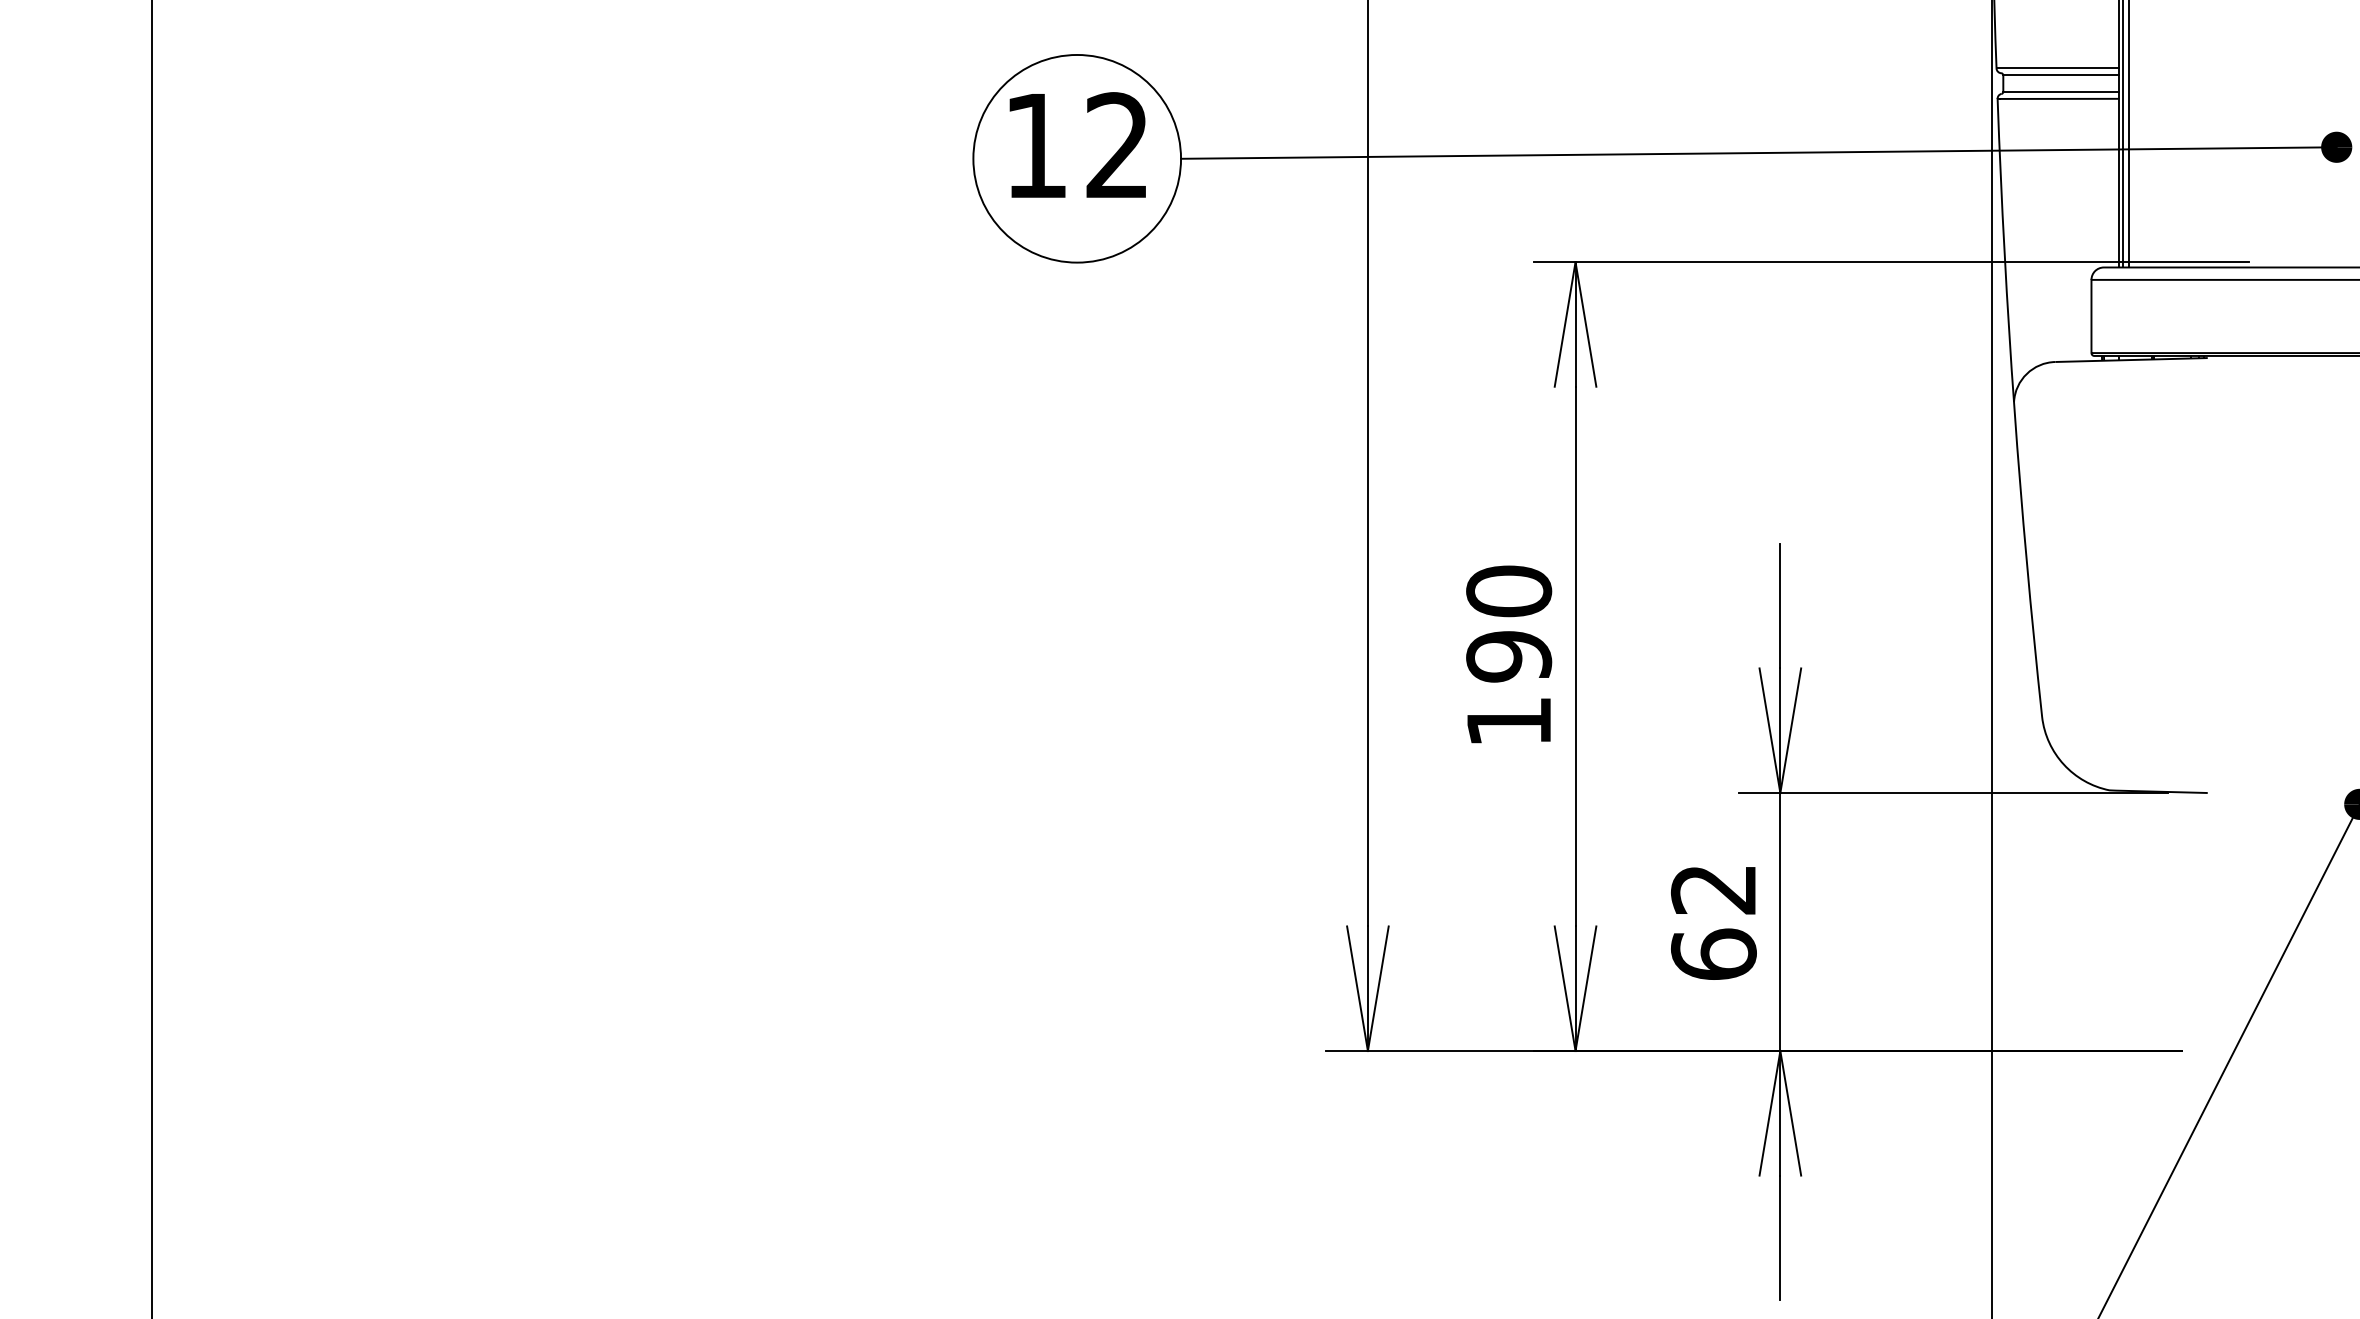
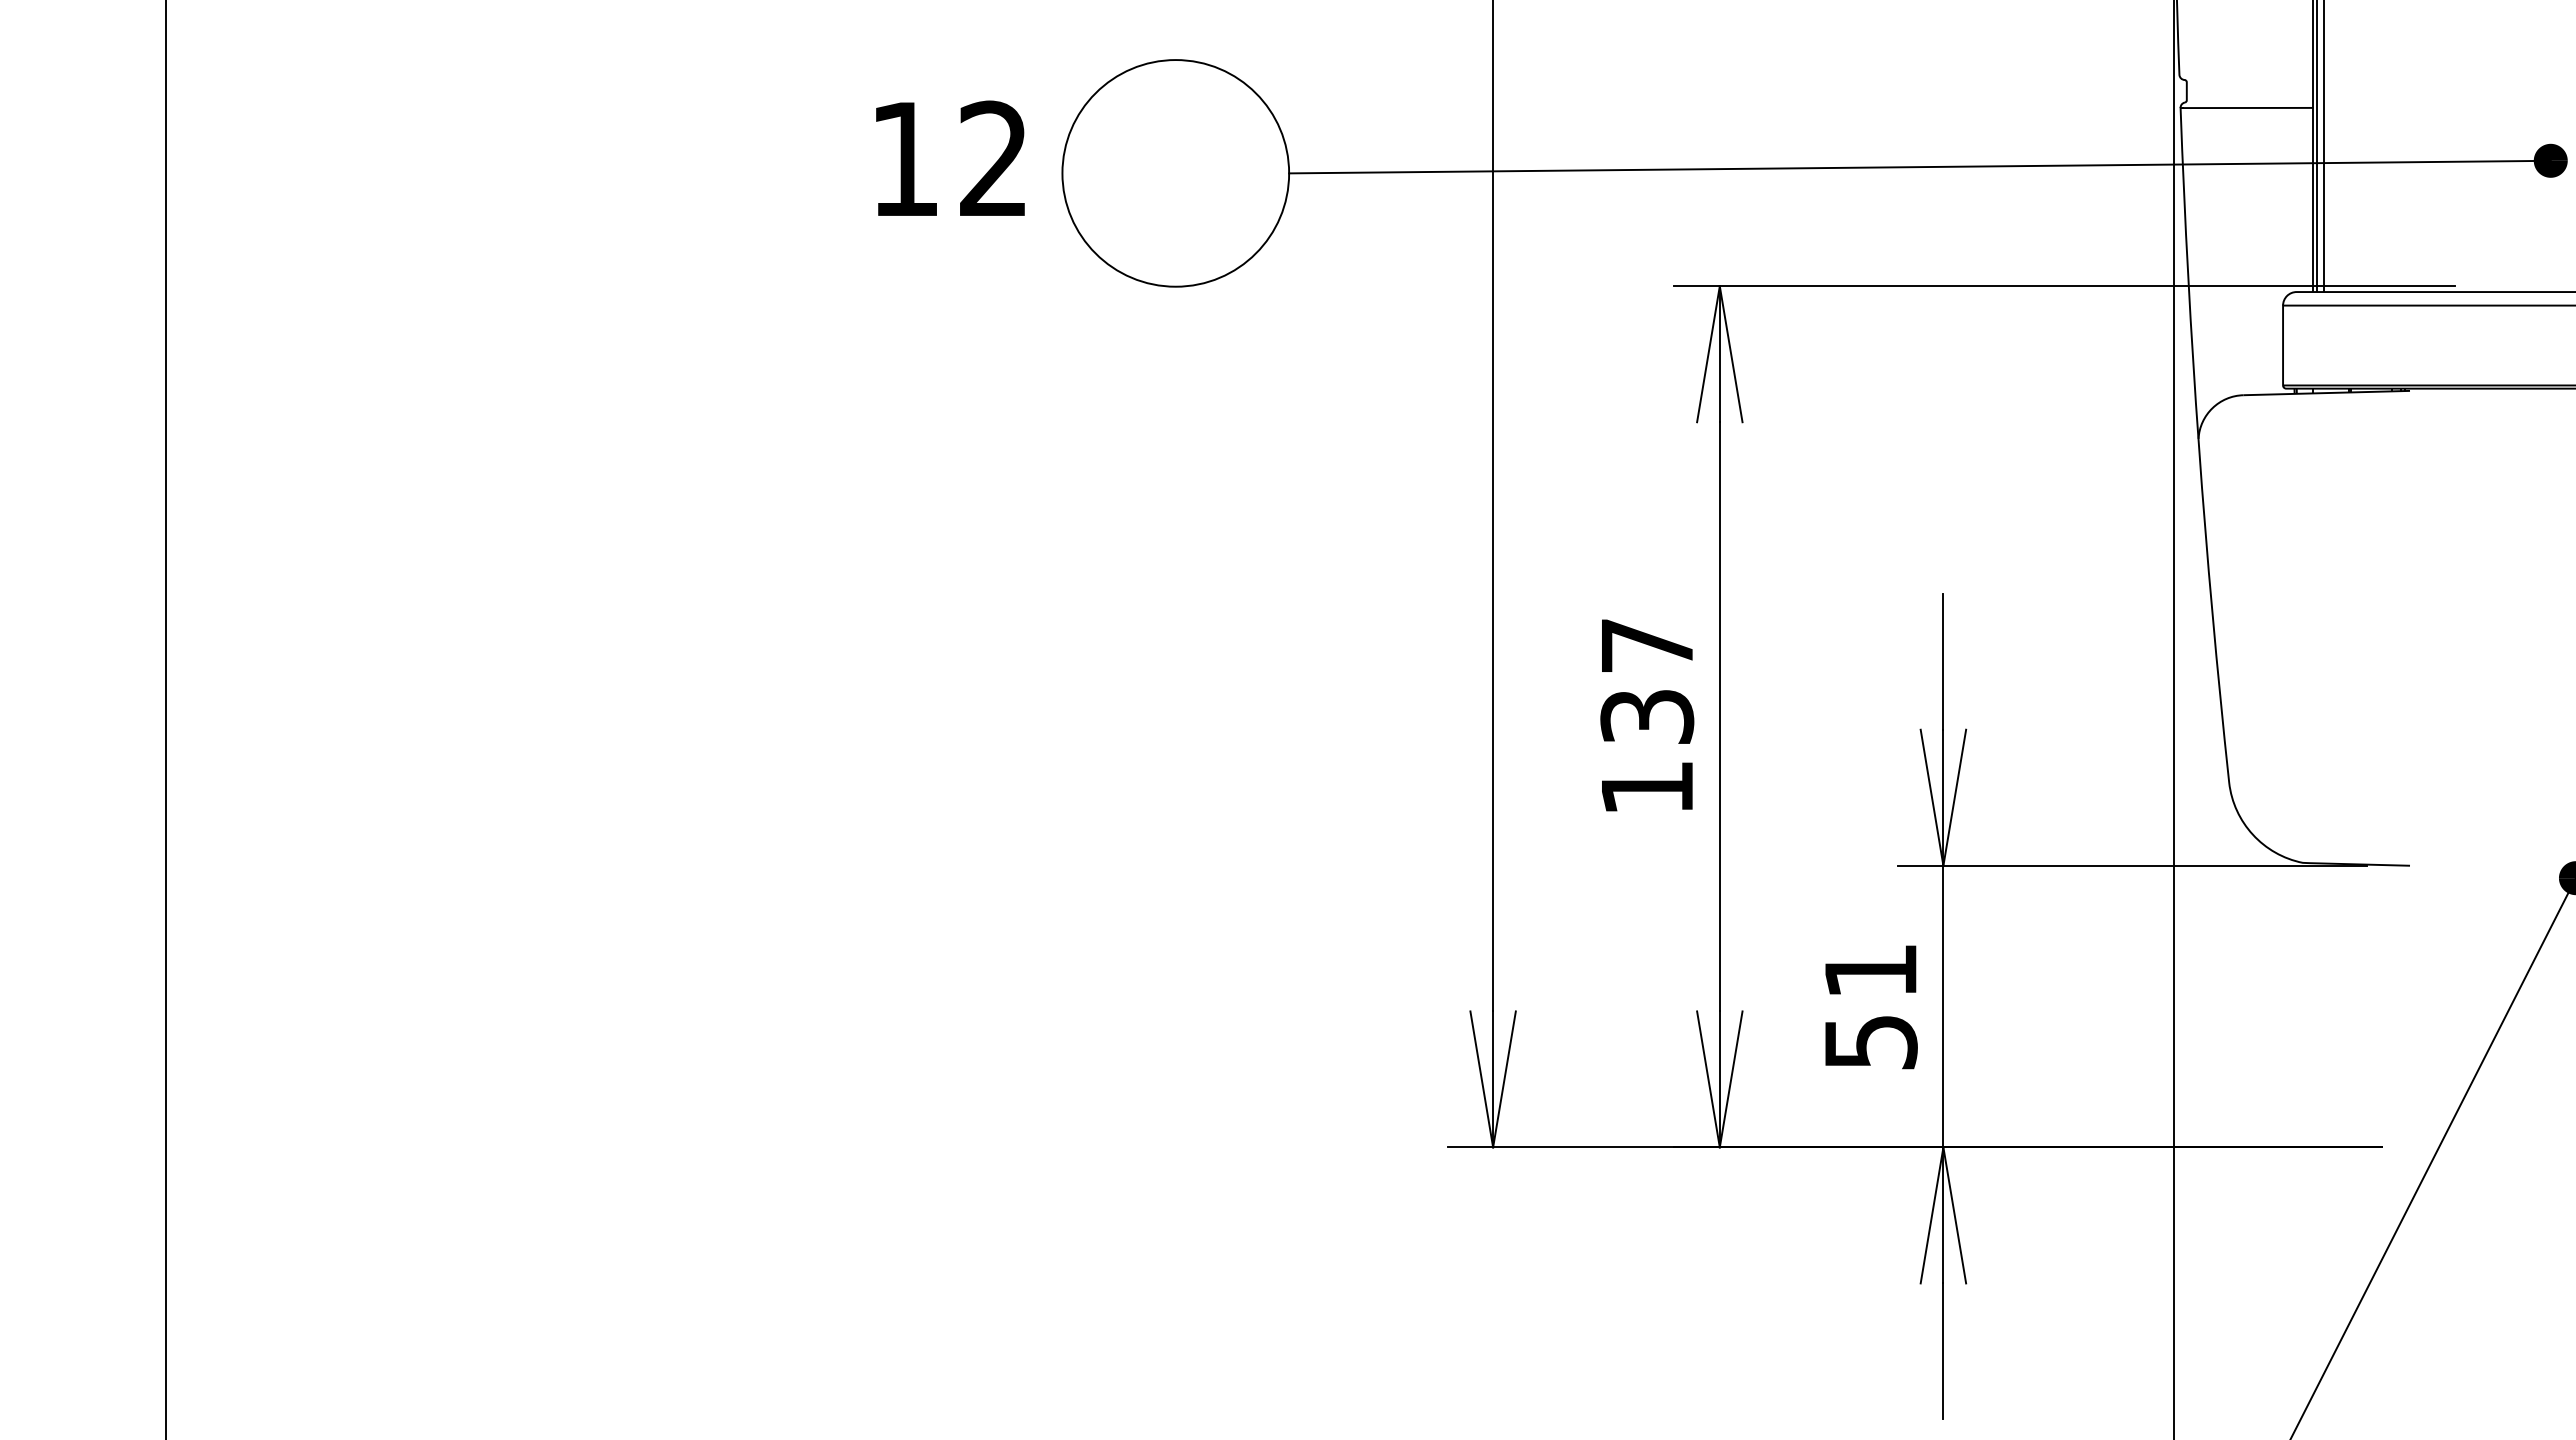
line: (2057, 68) -> (2246, 74), removed
line: (2060, 75) -> (2249, 82), removed
line: (2060, 92) -> (2249, 100), removed
text: (1077, 144) -> (950, 157), moved
text: (1509, 624) -> (1647, 681), 190 -> 137
text: (1713, 922) -> (1870, 1007), 62 -> 51

